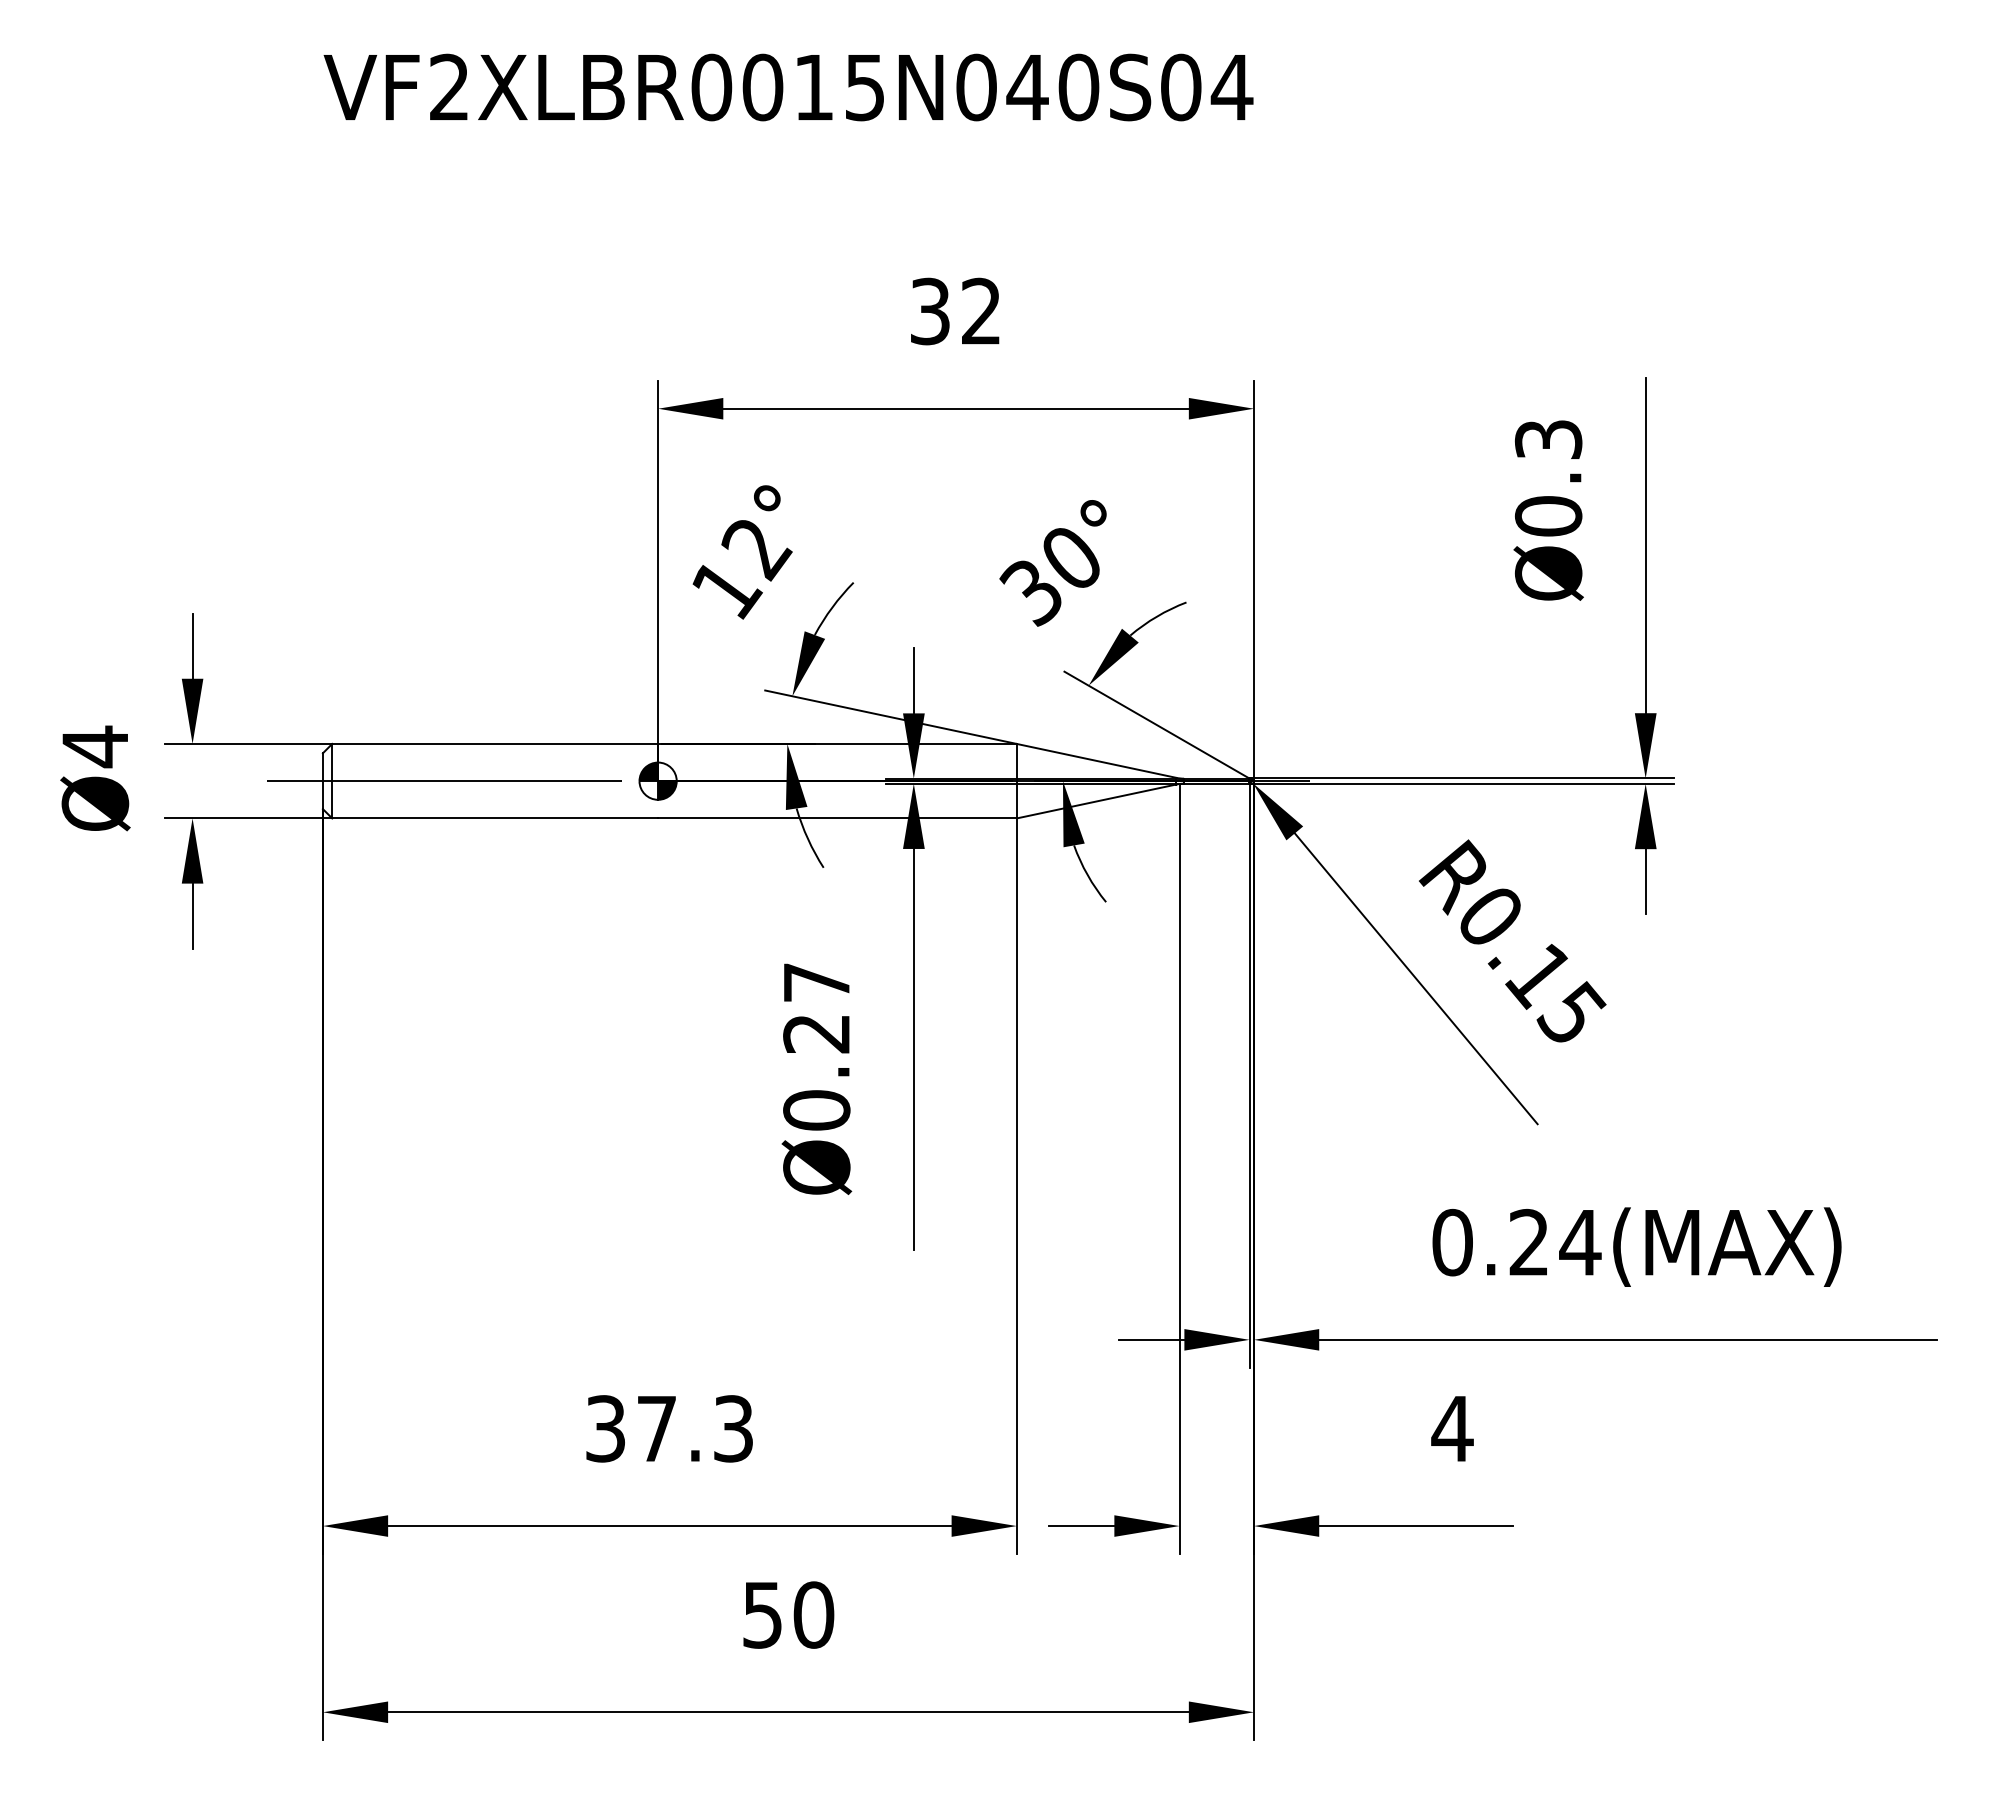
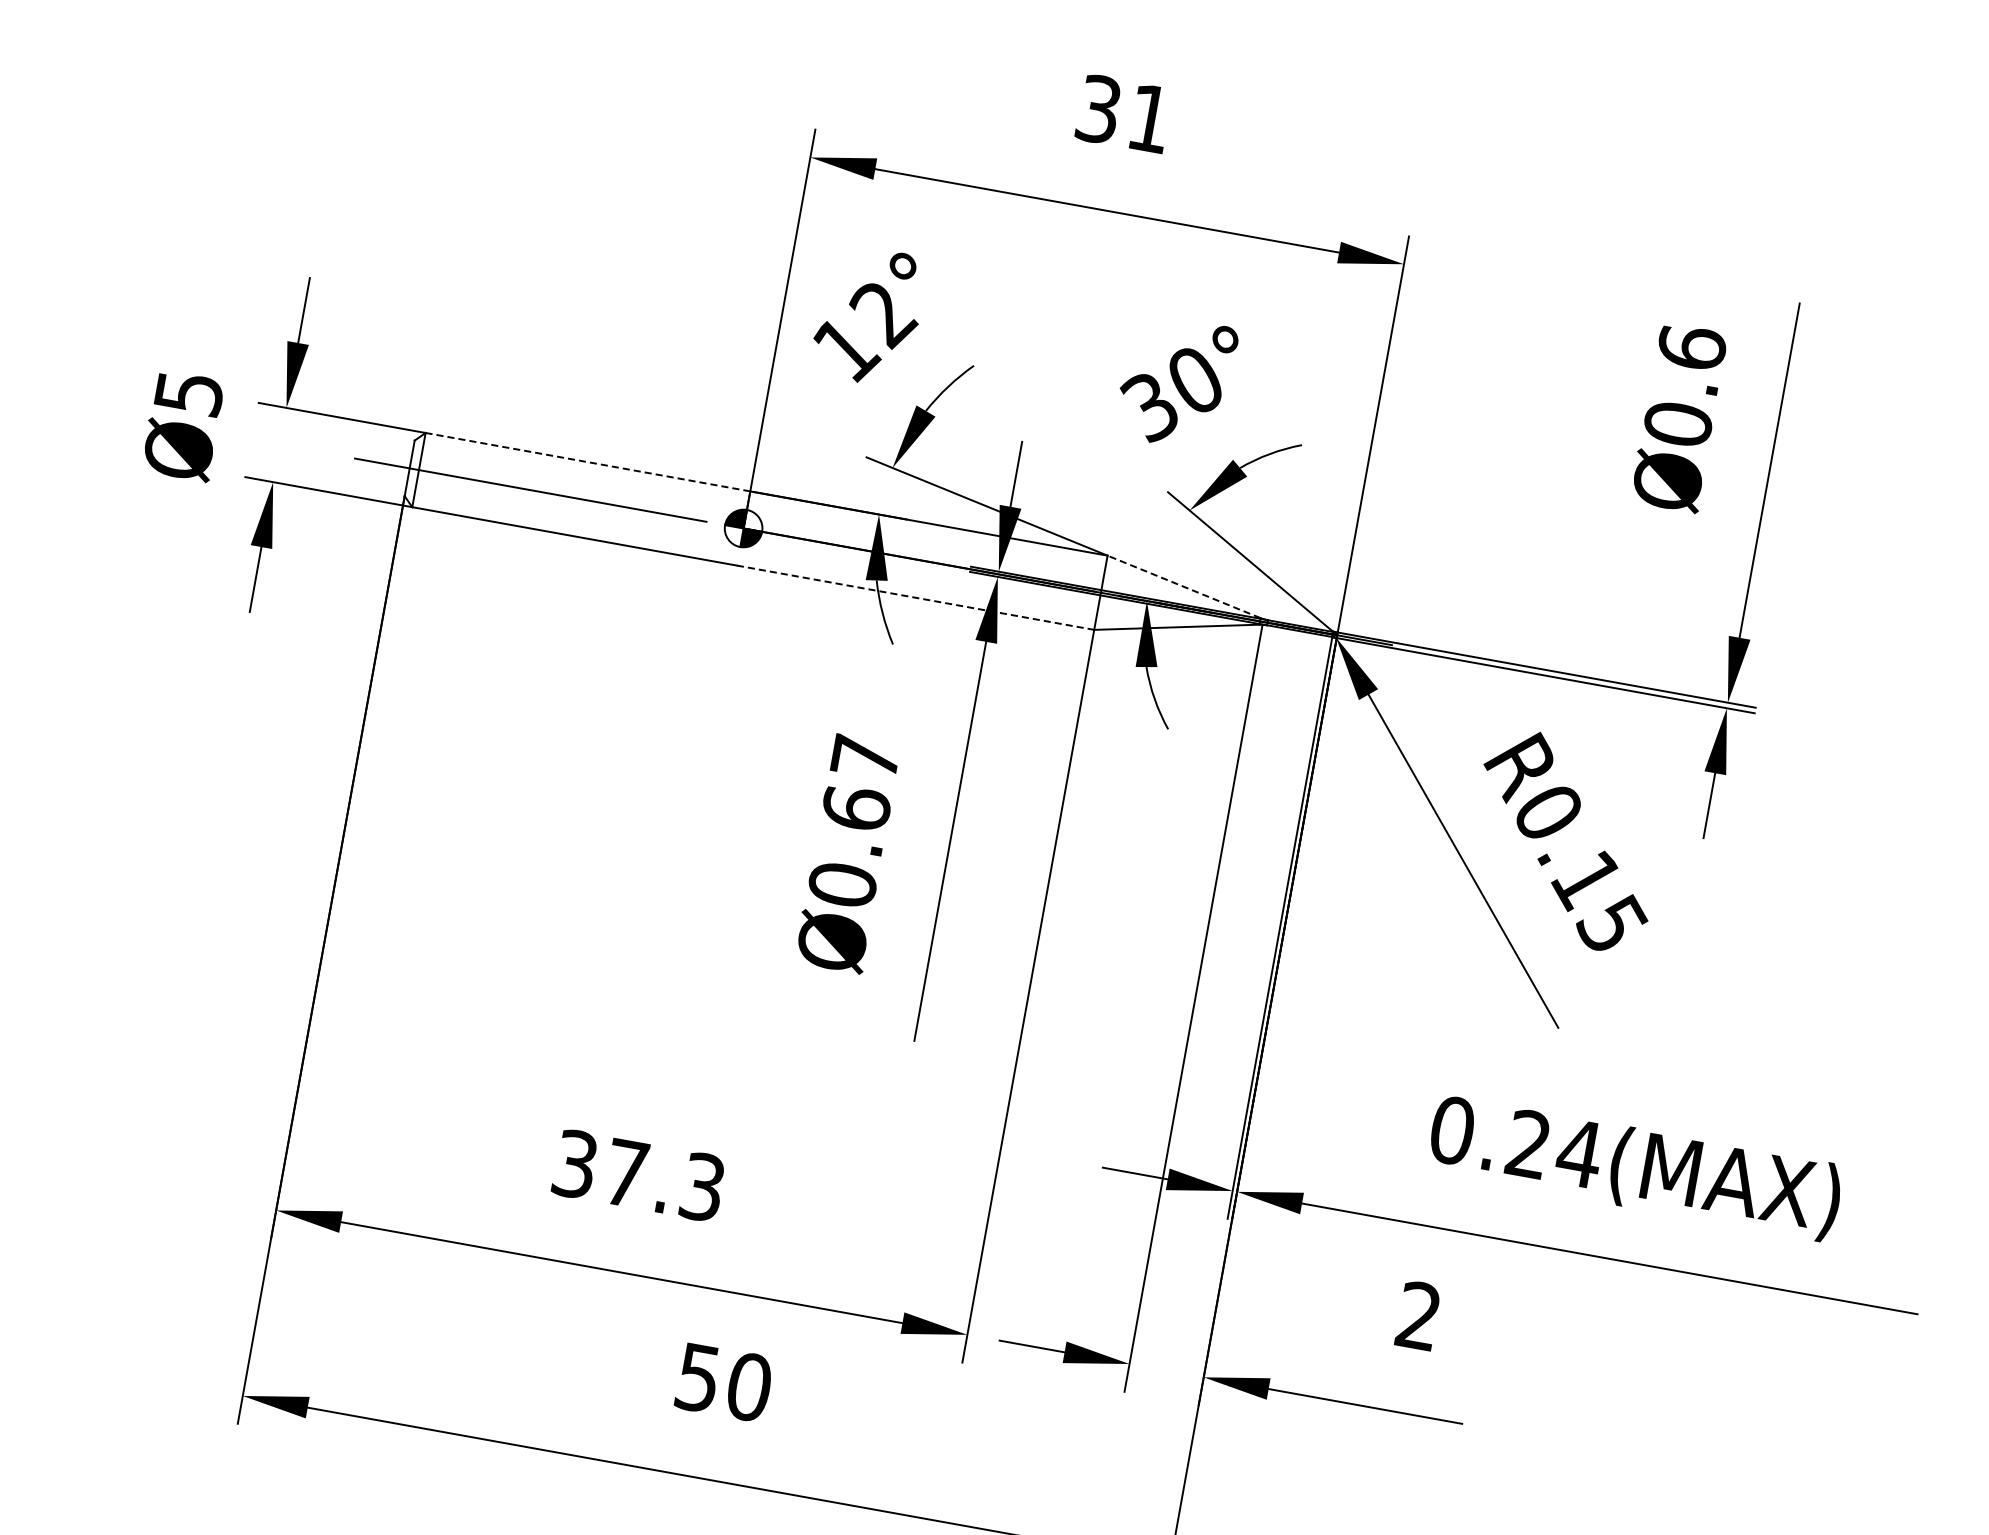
text: (980, 310) -> (1149, 117), 32 -> 31
text: (1548, 439) -> (1691, 347), Ø0.3 -> Ø0.6
line: (495, 743) -> (588, 461), solid -> dashed
text: (95, 746) -> (189, 393), Ø4 -> Ø5
line: (1096, 760) -> (1184, 586), solid -> dashed
line: (837, 818) -> (915, 597), solid -> dashed
text: (816, 1033) -> (856, 808), Ø0.27 -> Ø0.67
text: (1452, 1428) -> (1418, 1315), 4 -> 2

